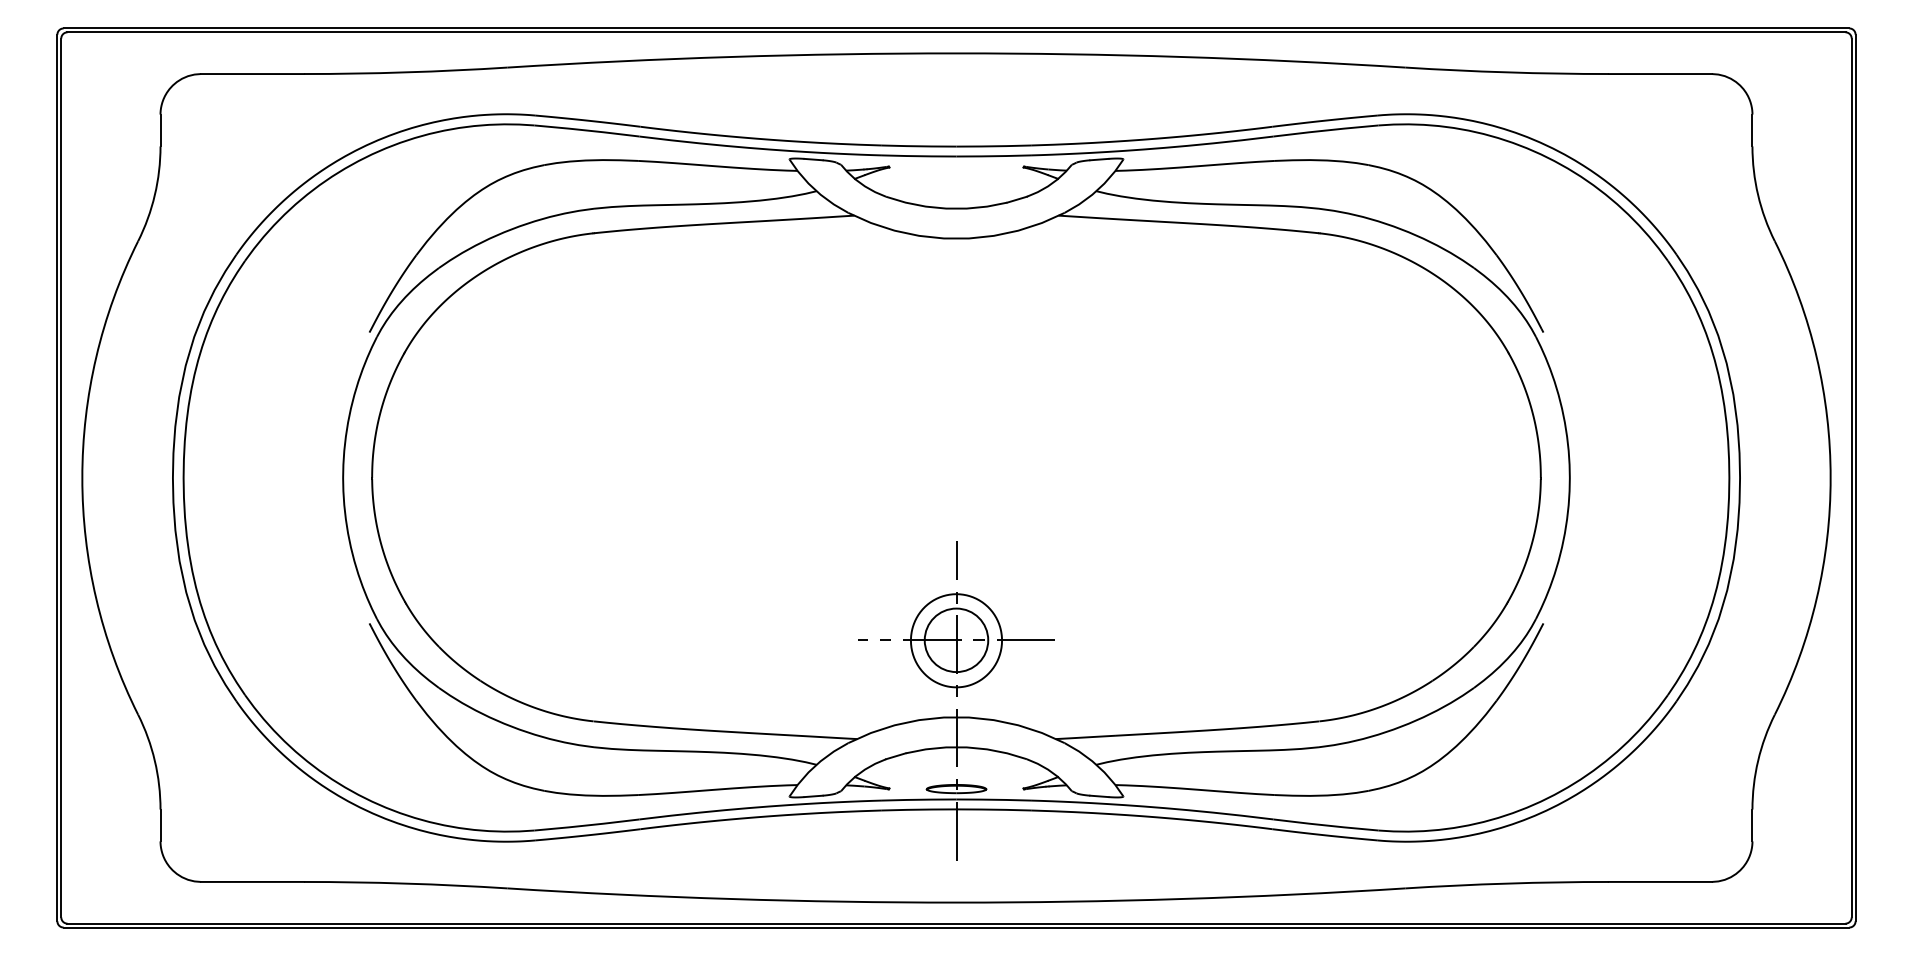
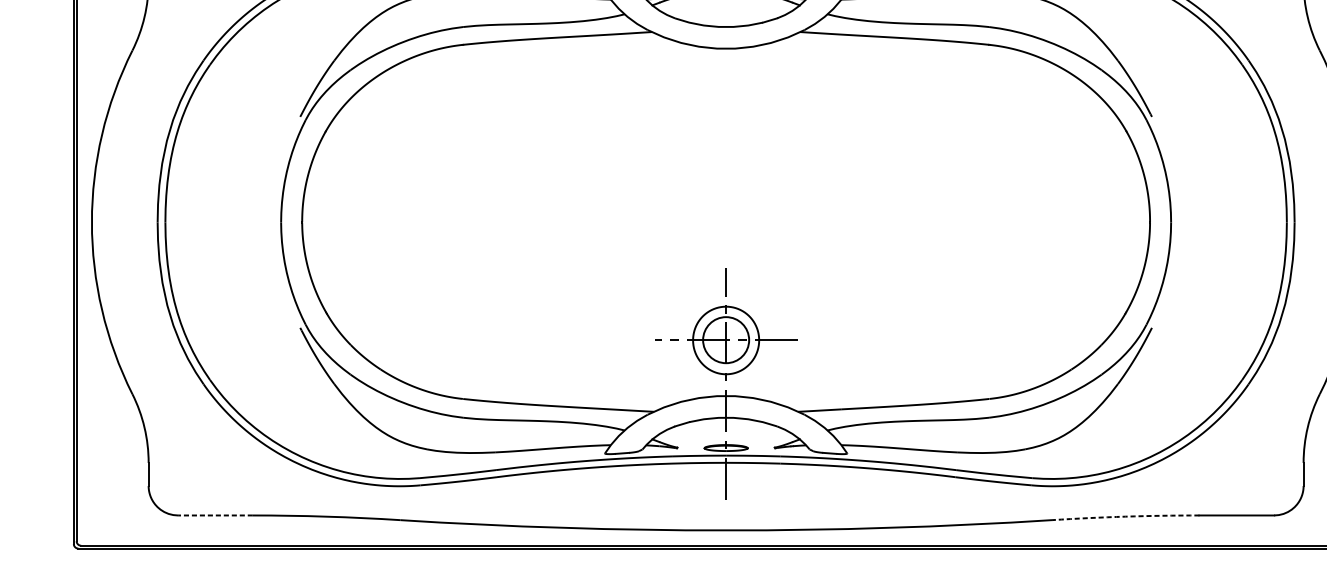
line: (252, 881) -> (215, 515), solid -> dashed
arc: (1507, 883) -> (1125, 516), solid -> dashed

